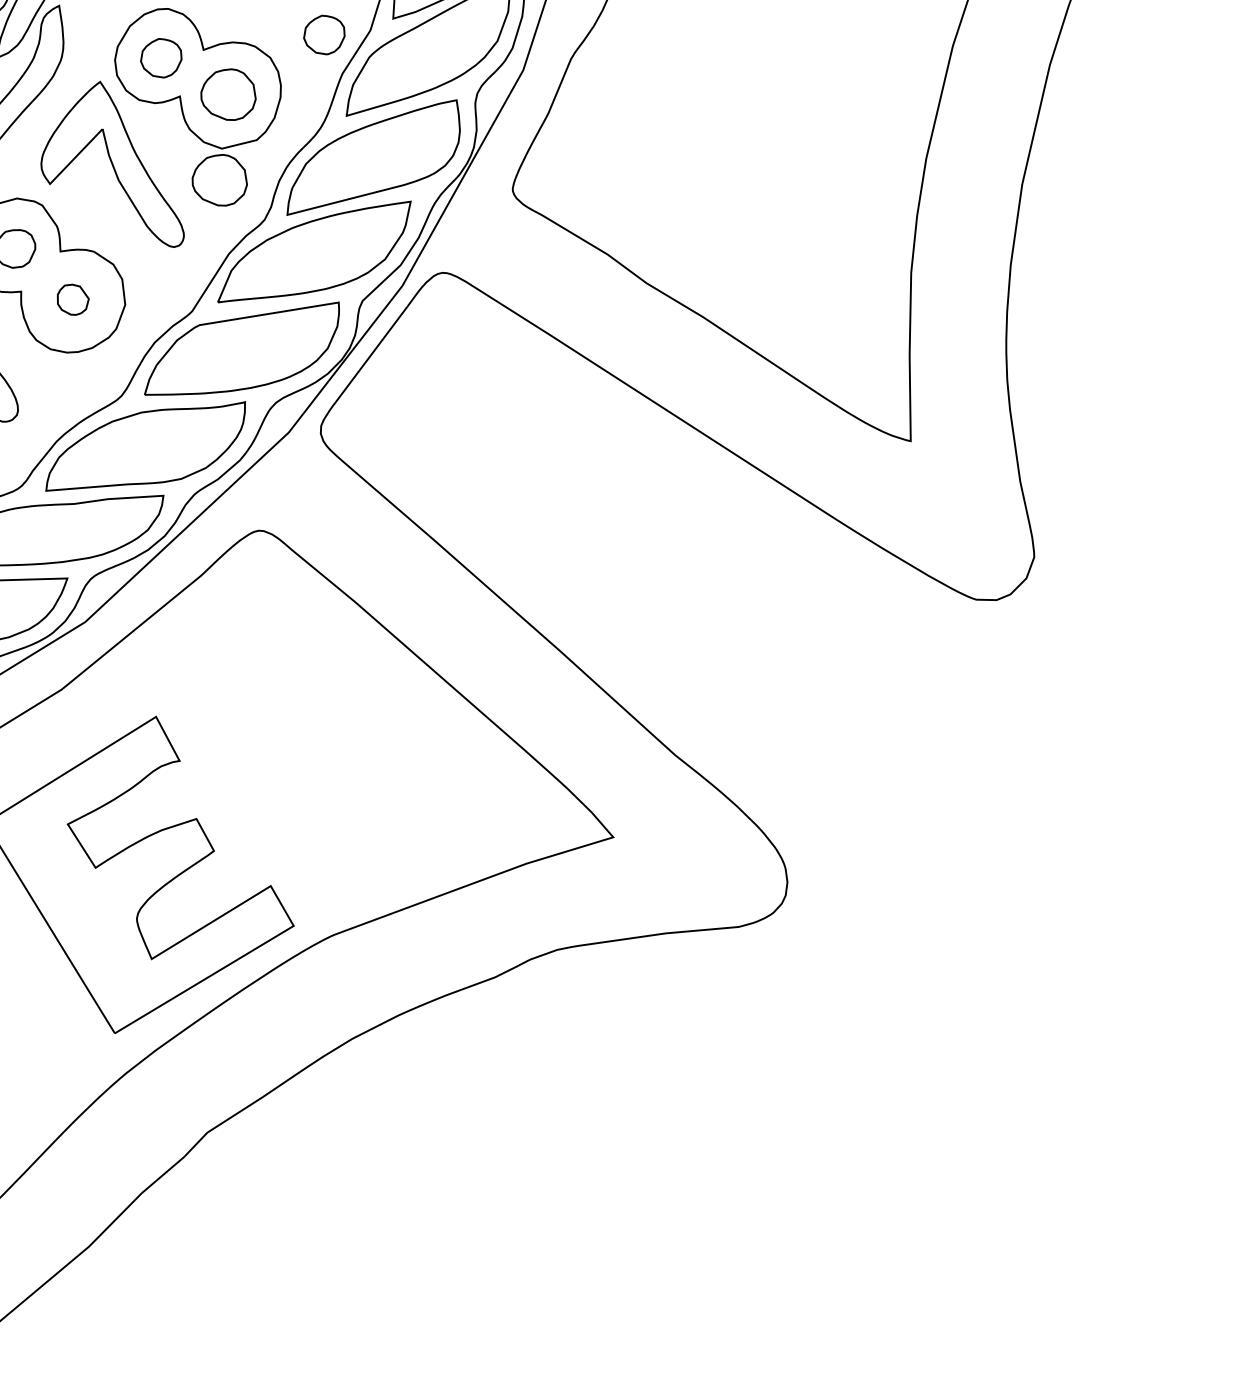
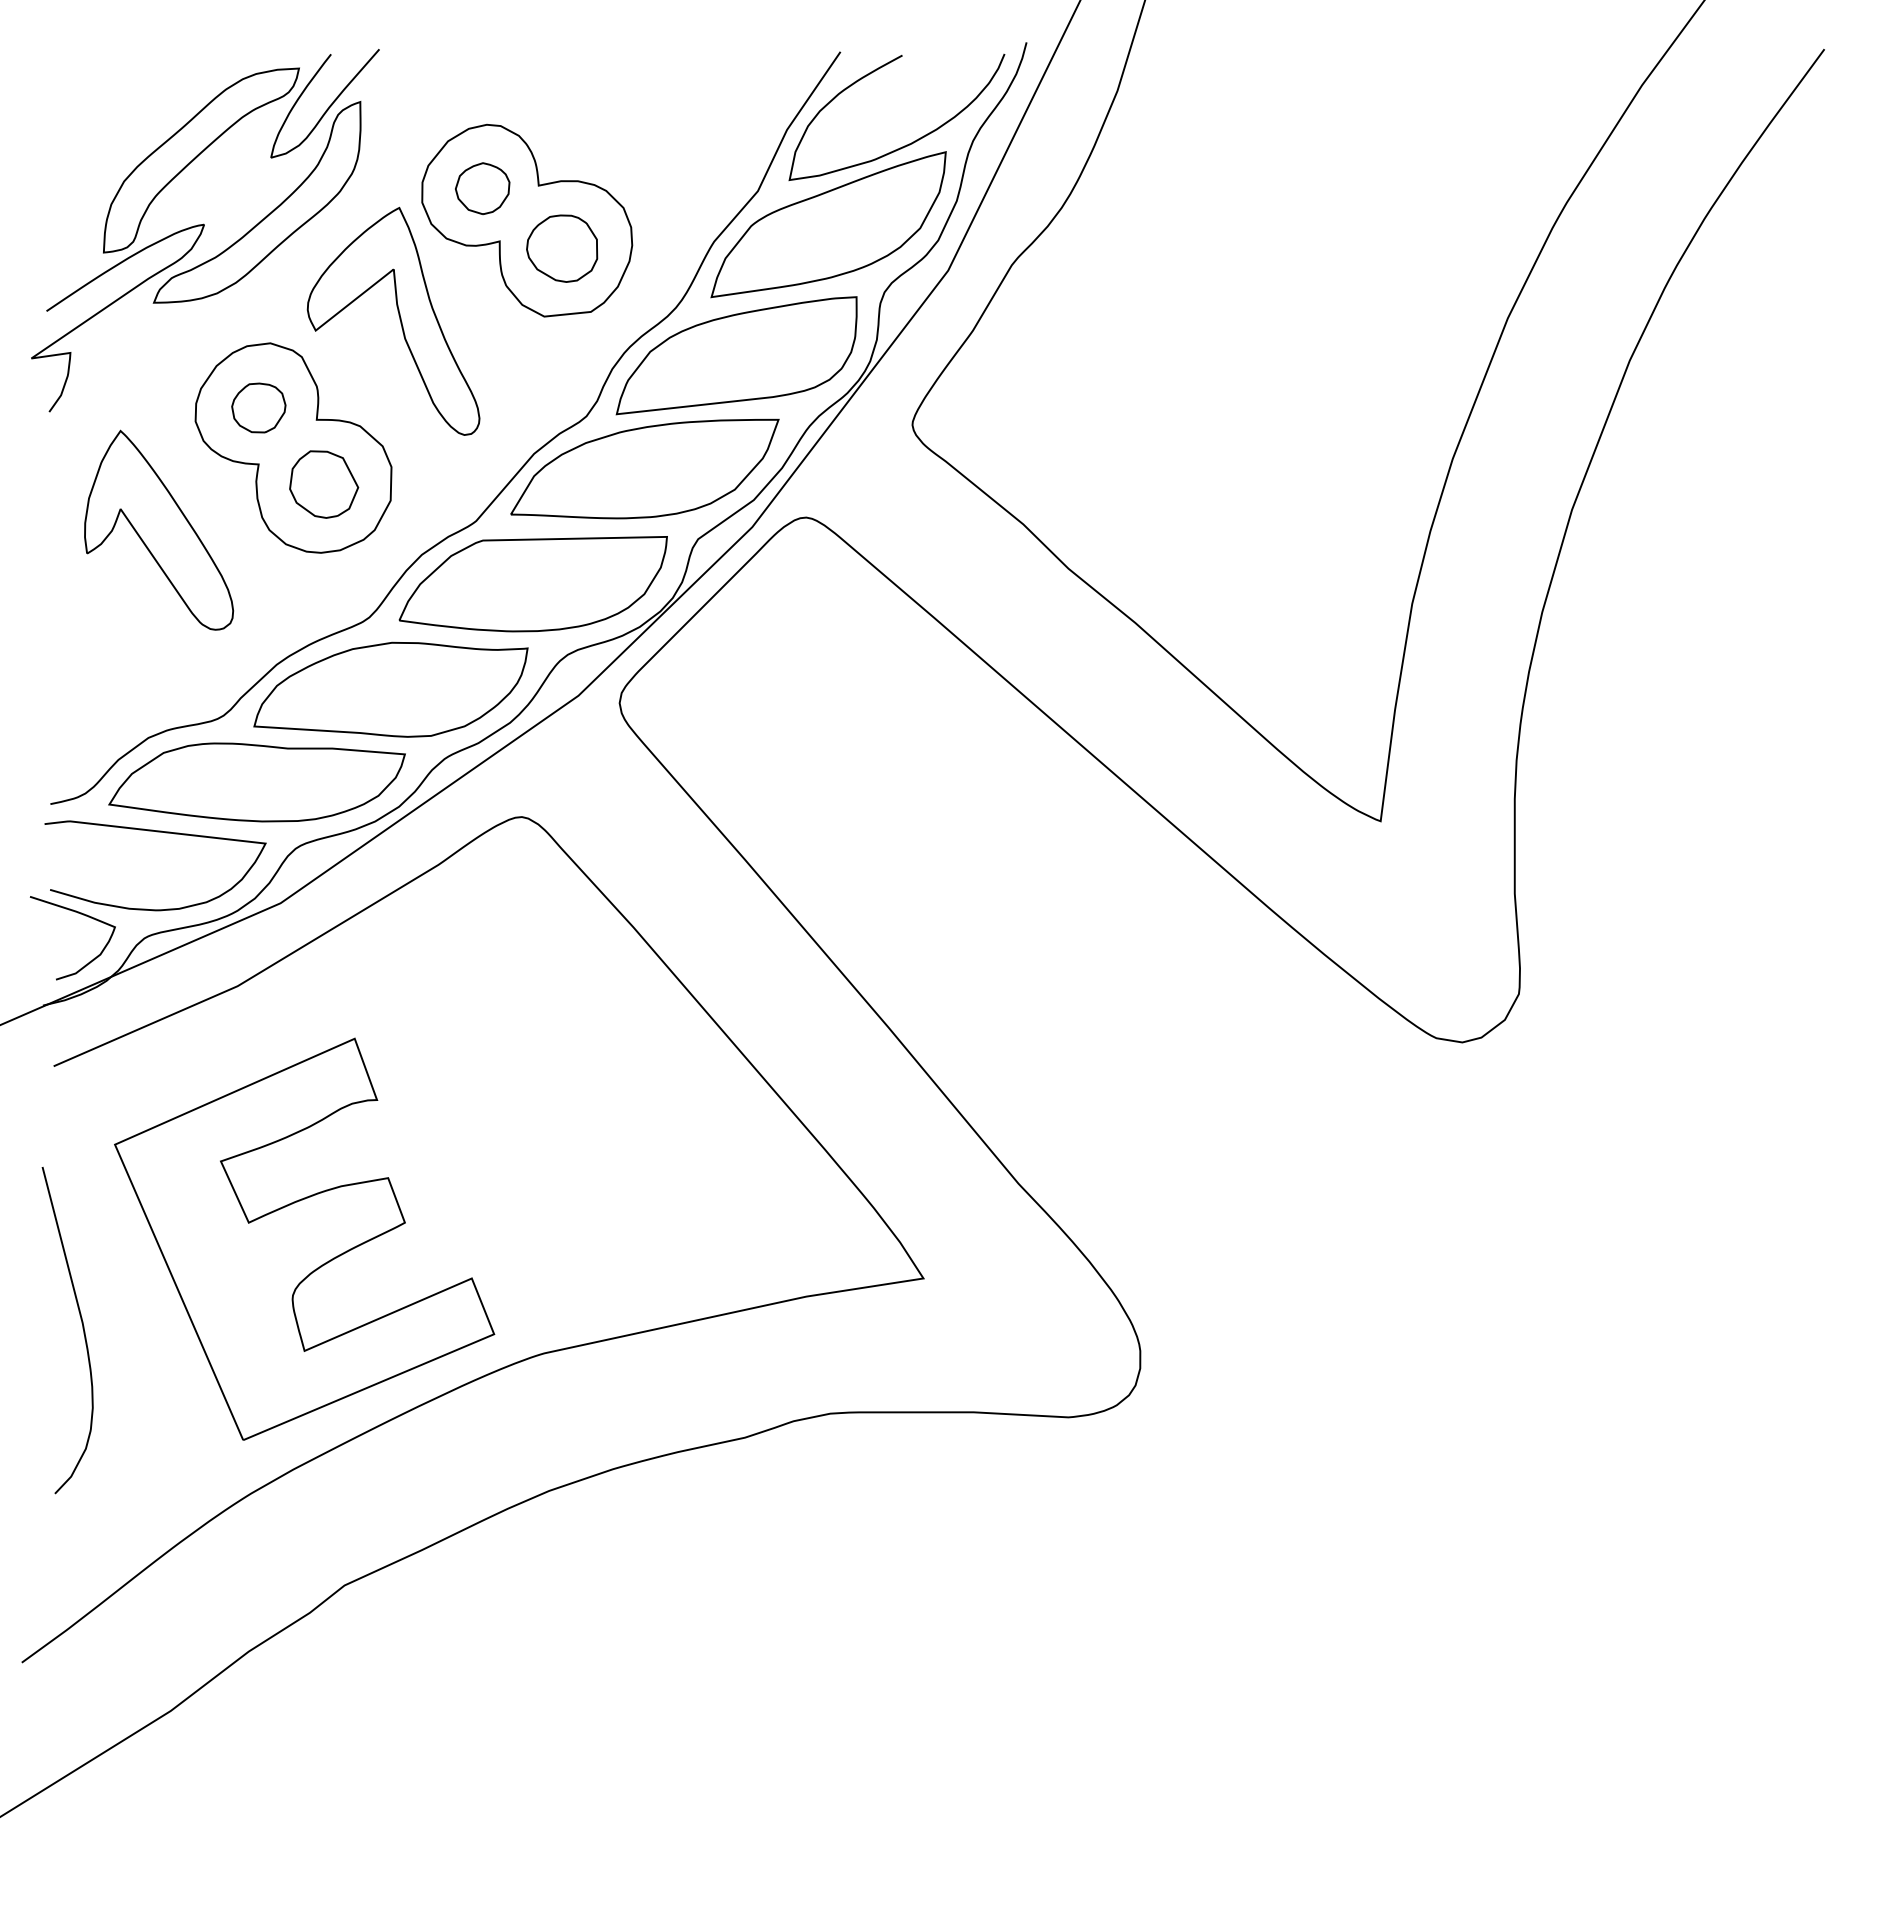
part: (324, 34) -> (697, 188), removed
part: (219, 180) -> (535, 357), removed
part: (73, 299) -> (324, 484), size x1.67

